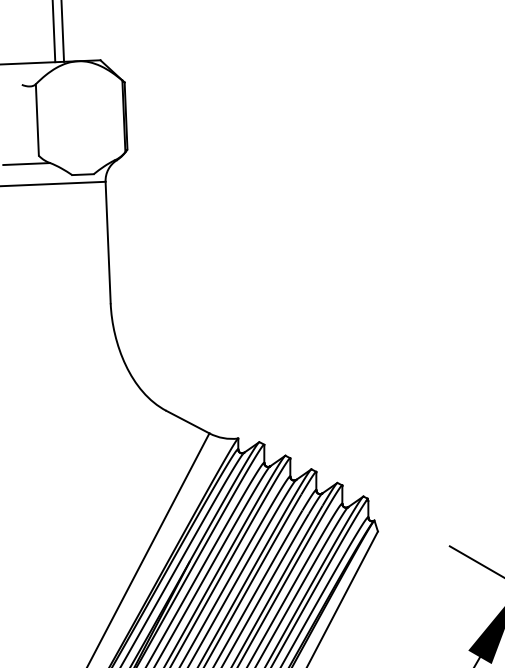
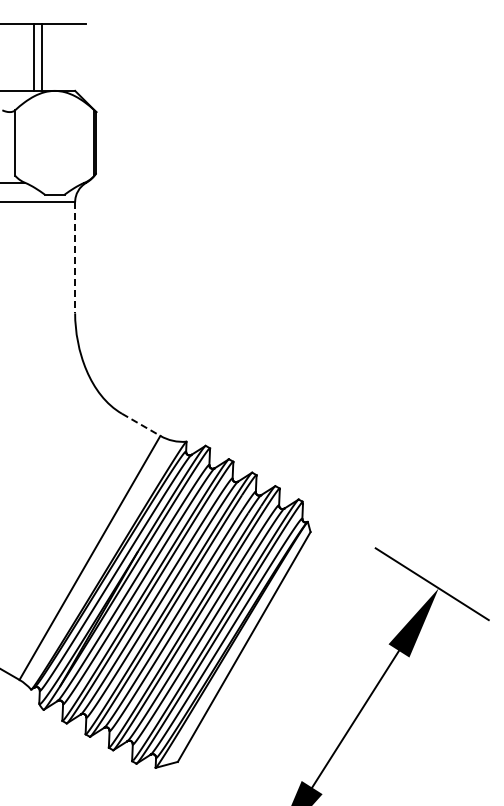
line: (108, 242) -> (75, 257), solid -> dashed
line: (188, 422) -> (141, 425), solid -> dashed

